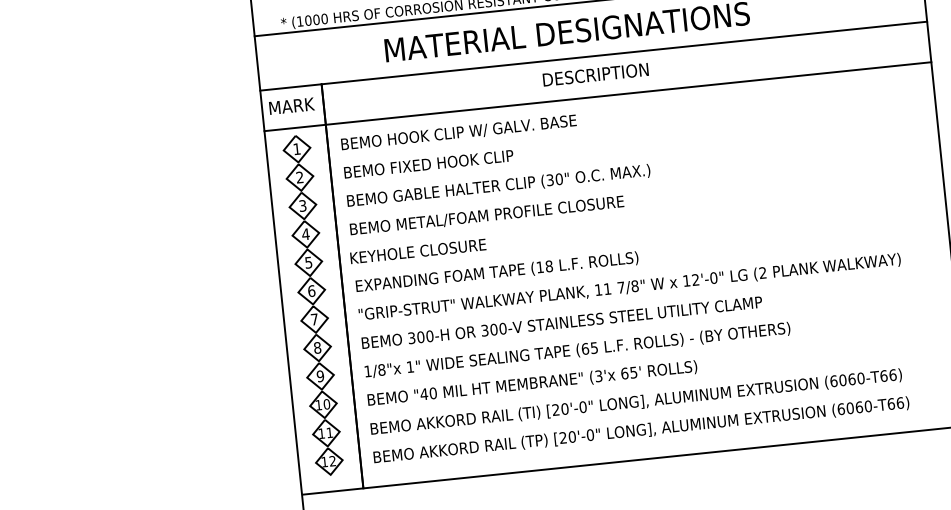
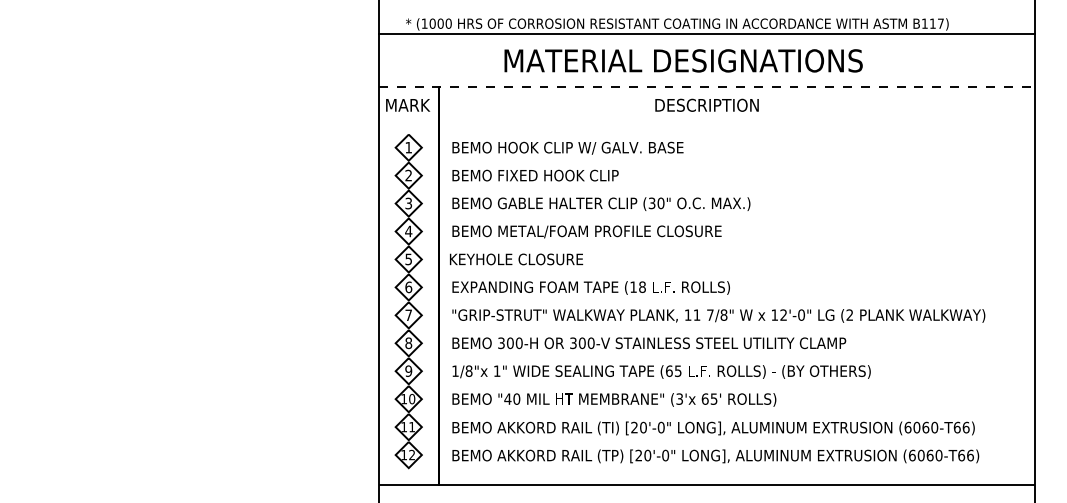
line: (594, 56) -> (707, 87), solid -> dashed
line: (597, 96) -> (706, 126), removed

